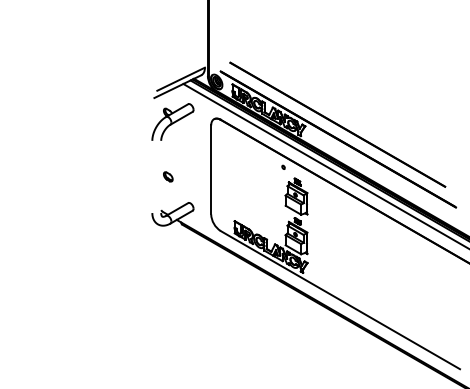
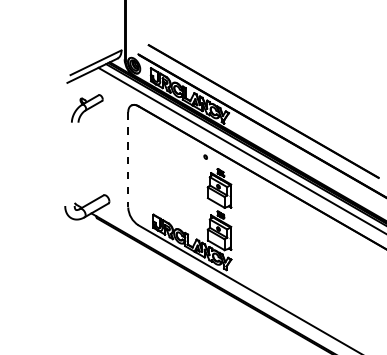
part: (172, 121) -> (86, 108), size x0.7
line: (211, 170) -> (128, 160), solid -> dashed
part: (168, 176) -> (82, 166), removed

